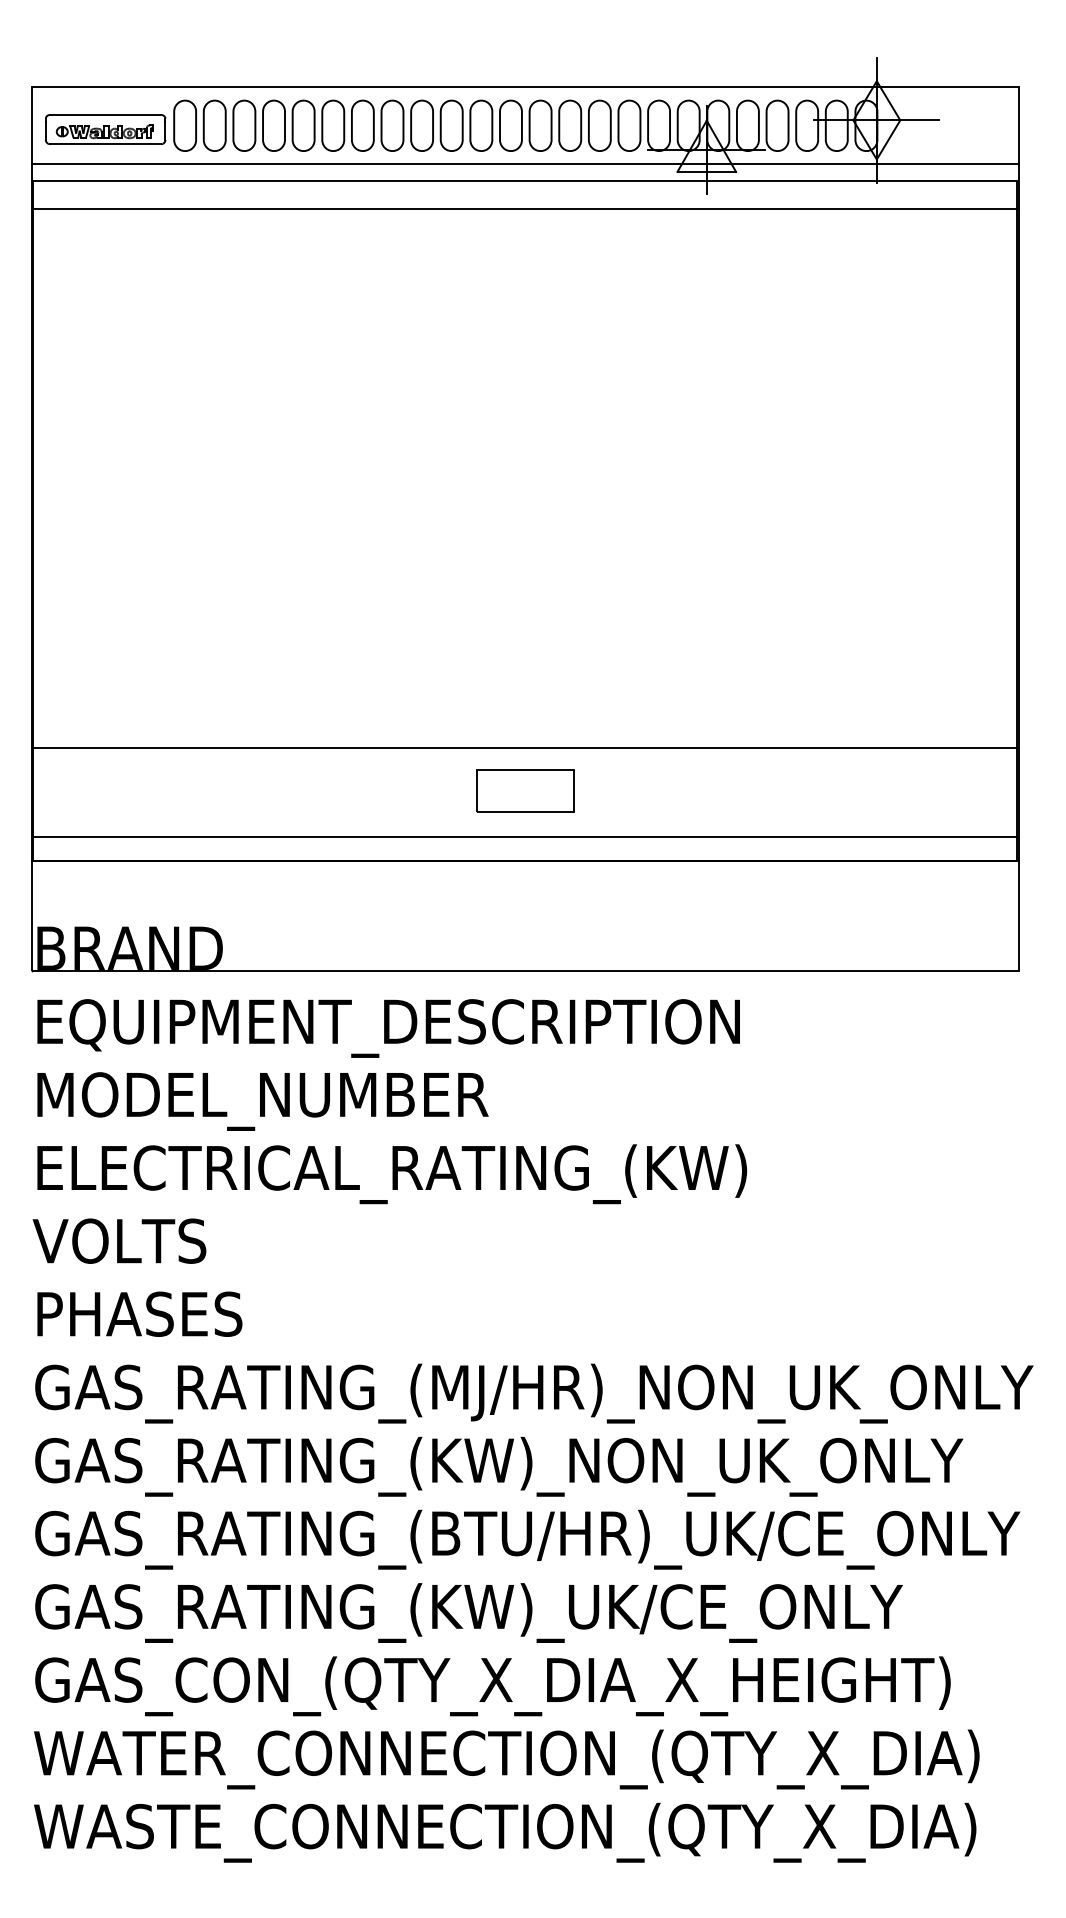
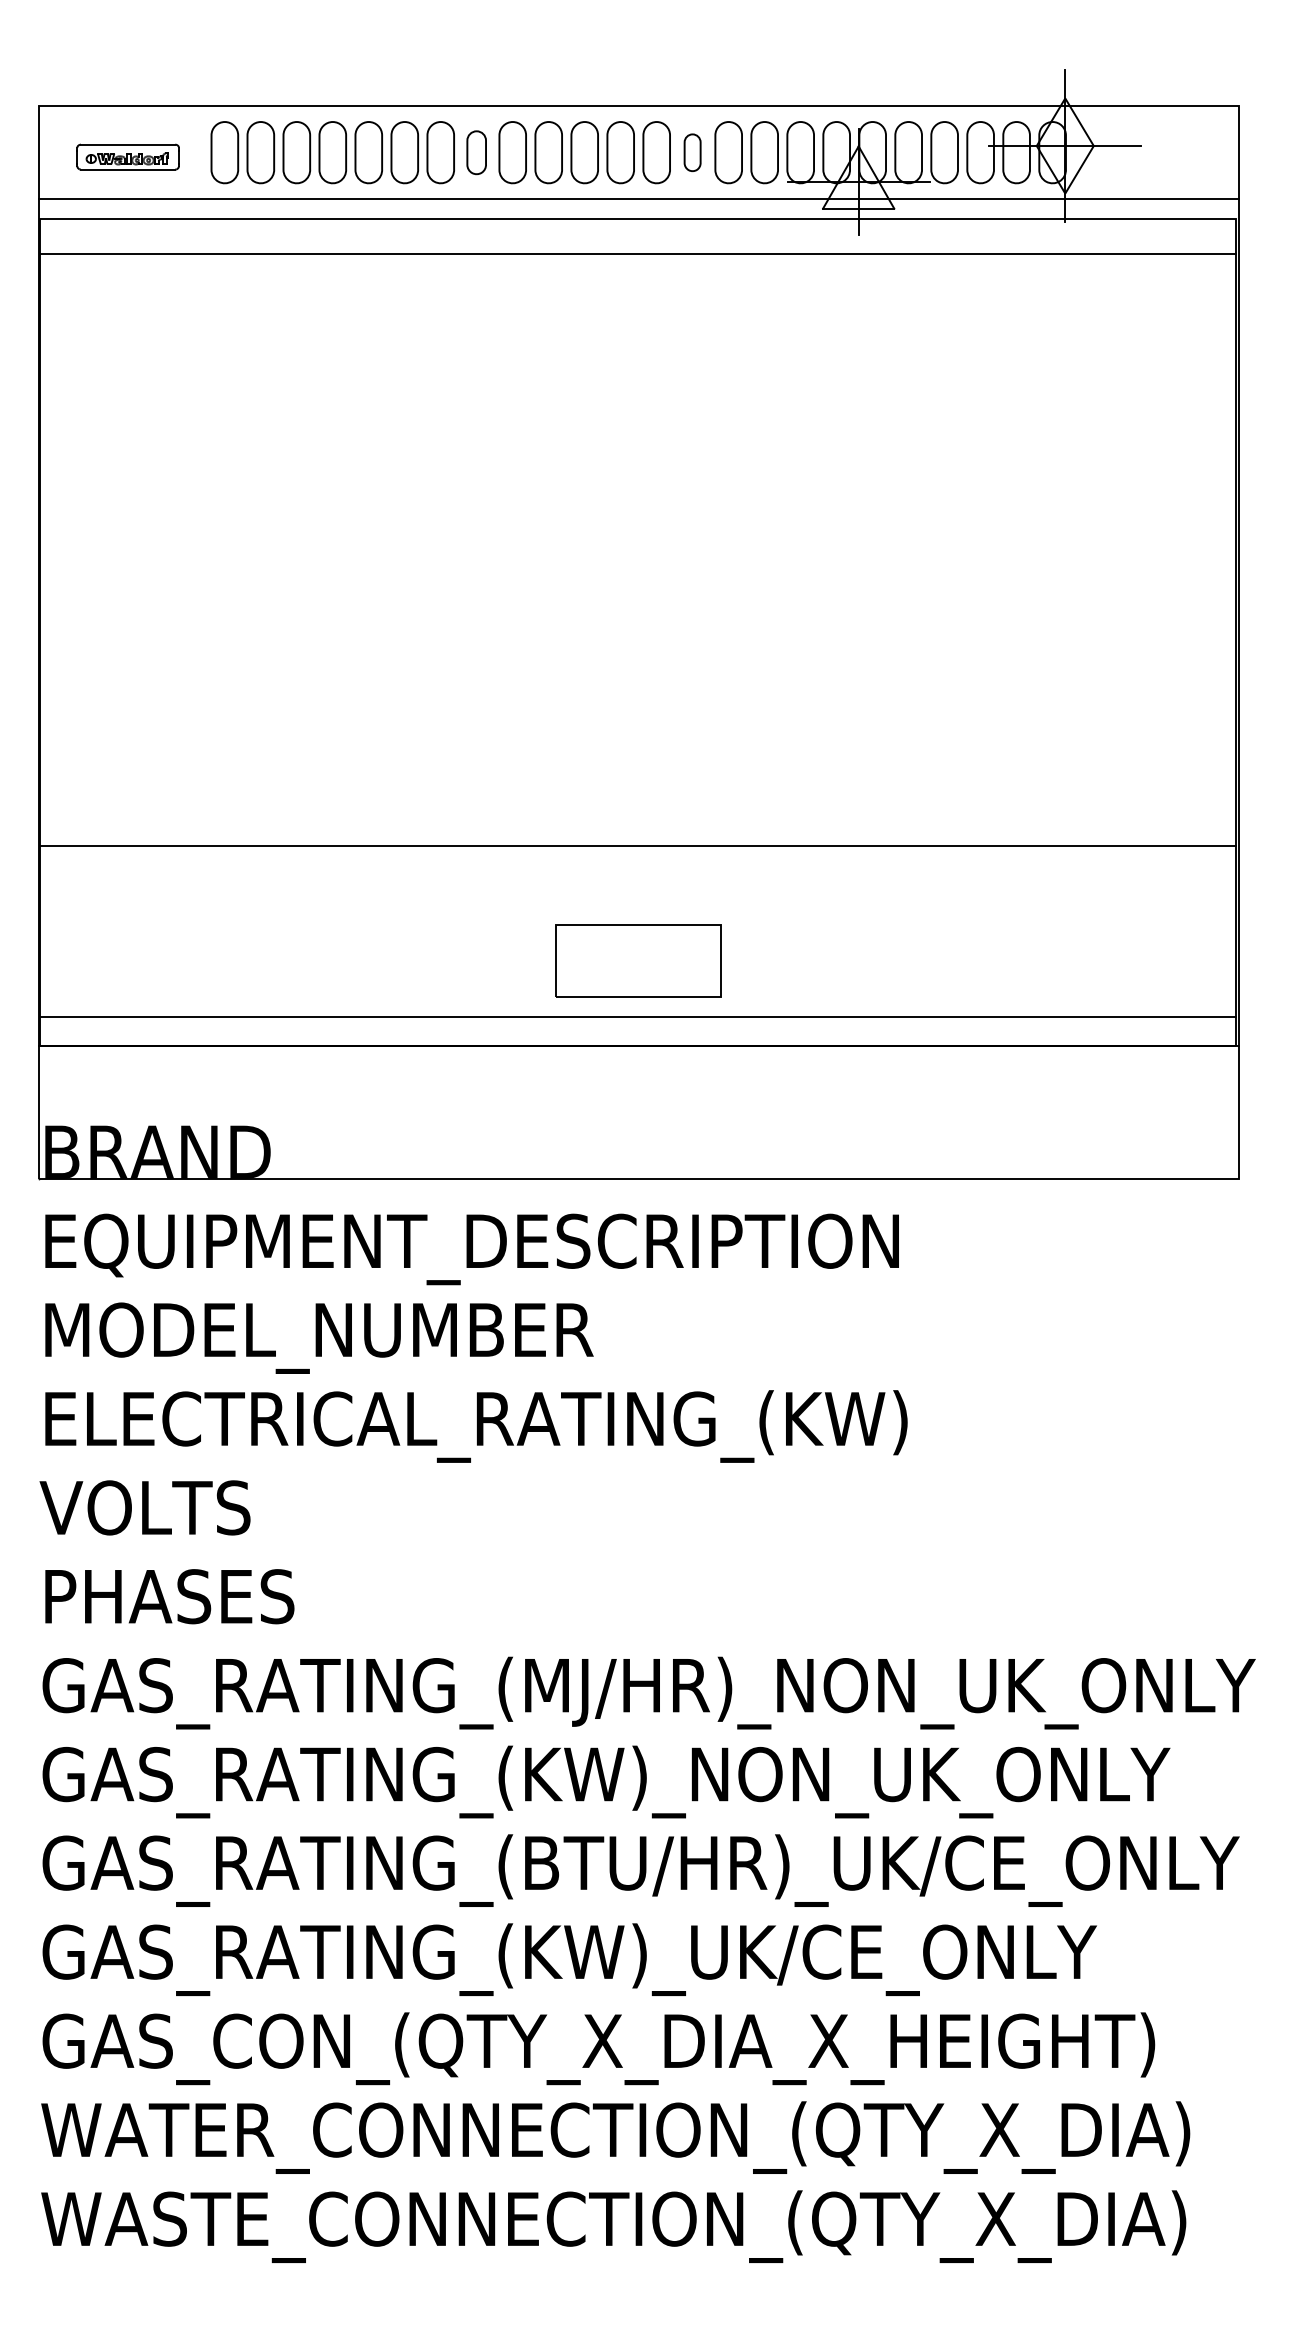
part: (392, 125) -> (476, 152), size x0.7
part: (570, 125) -> (692, 152), size x0.6
part: (105, 129) -> (127, 156), size x0.7
line: (524, 747) -> (637, 846), moved
part: (525, 790) -> (638, 960), size x1.4

